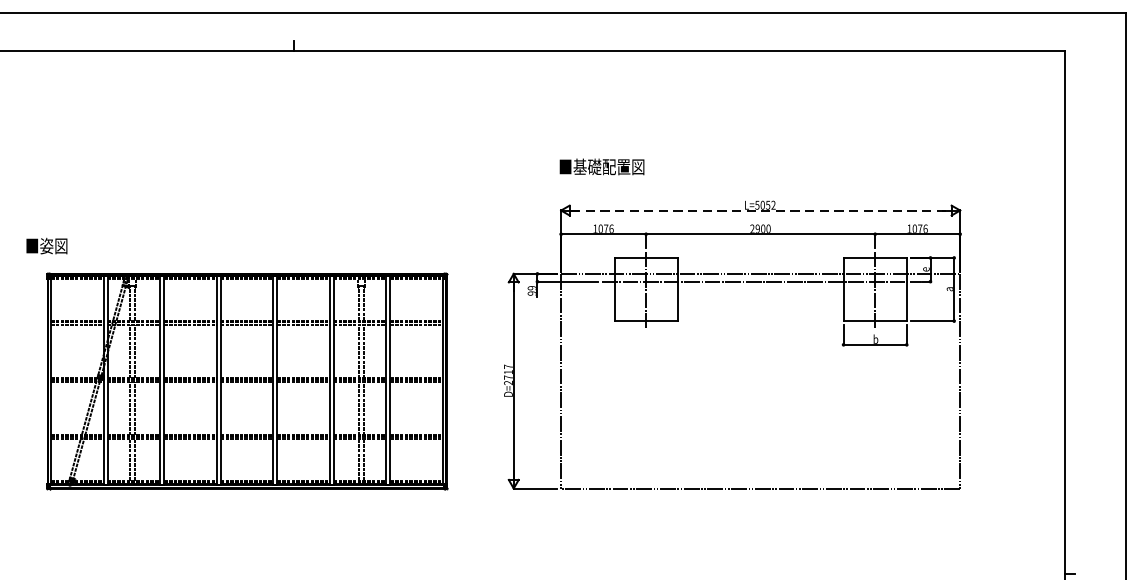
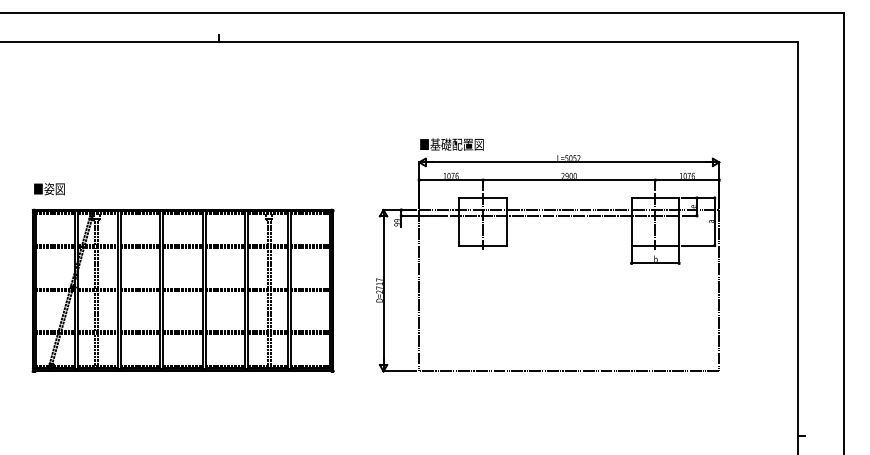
text: (601, 166) -> (451, 144), moved
line: (760, 210) -> (569, 162), dashed -> solid
text: (47, 246) -> (49, 189), moved

